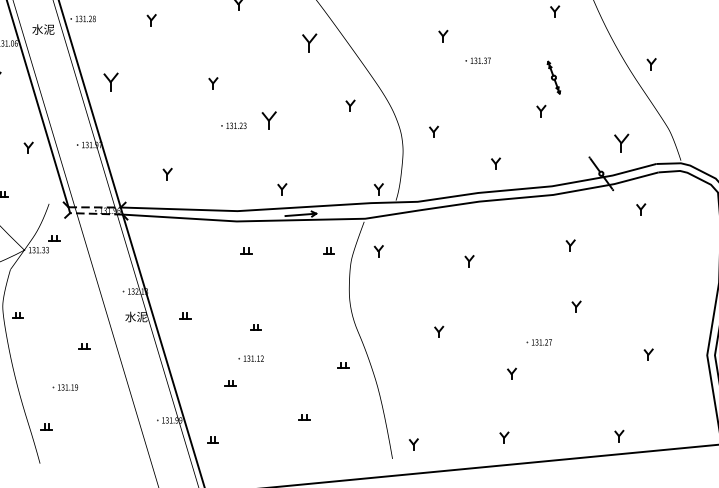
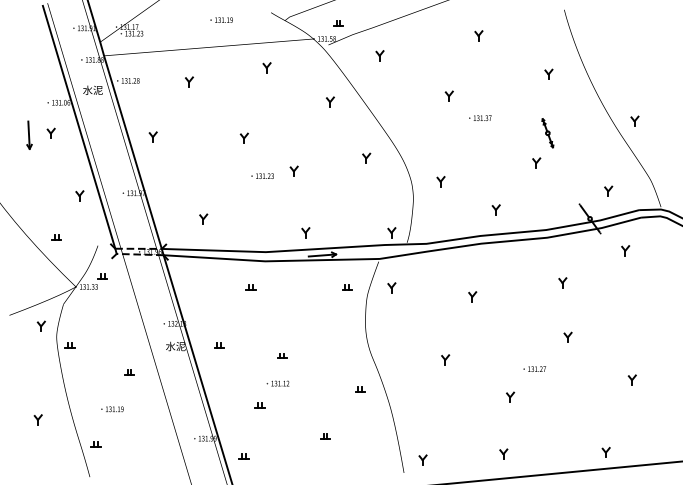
part: (310, 42) -> (330, 101), size x0.62
part: (110, 81) -> (152, 136), size x0.62
part: (268, 119) -> (293, 170), size x0.62
part: (622, 141) -> (608, 190), size x0.62
part: (246, 250) -> (250, 287), moved

